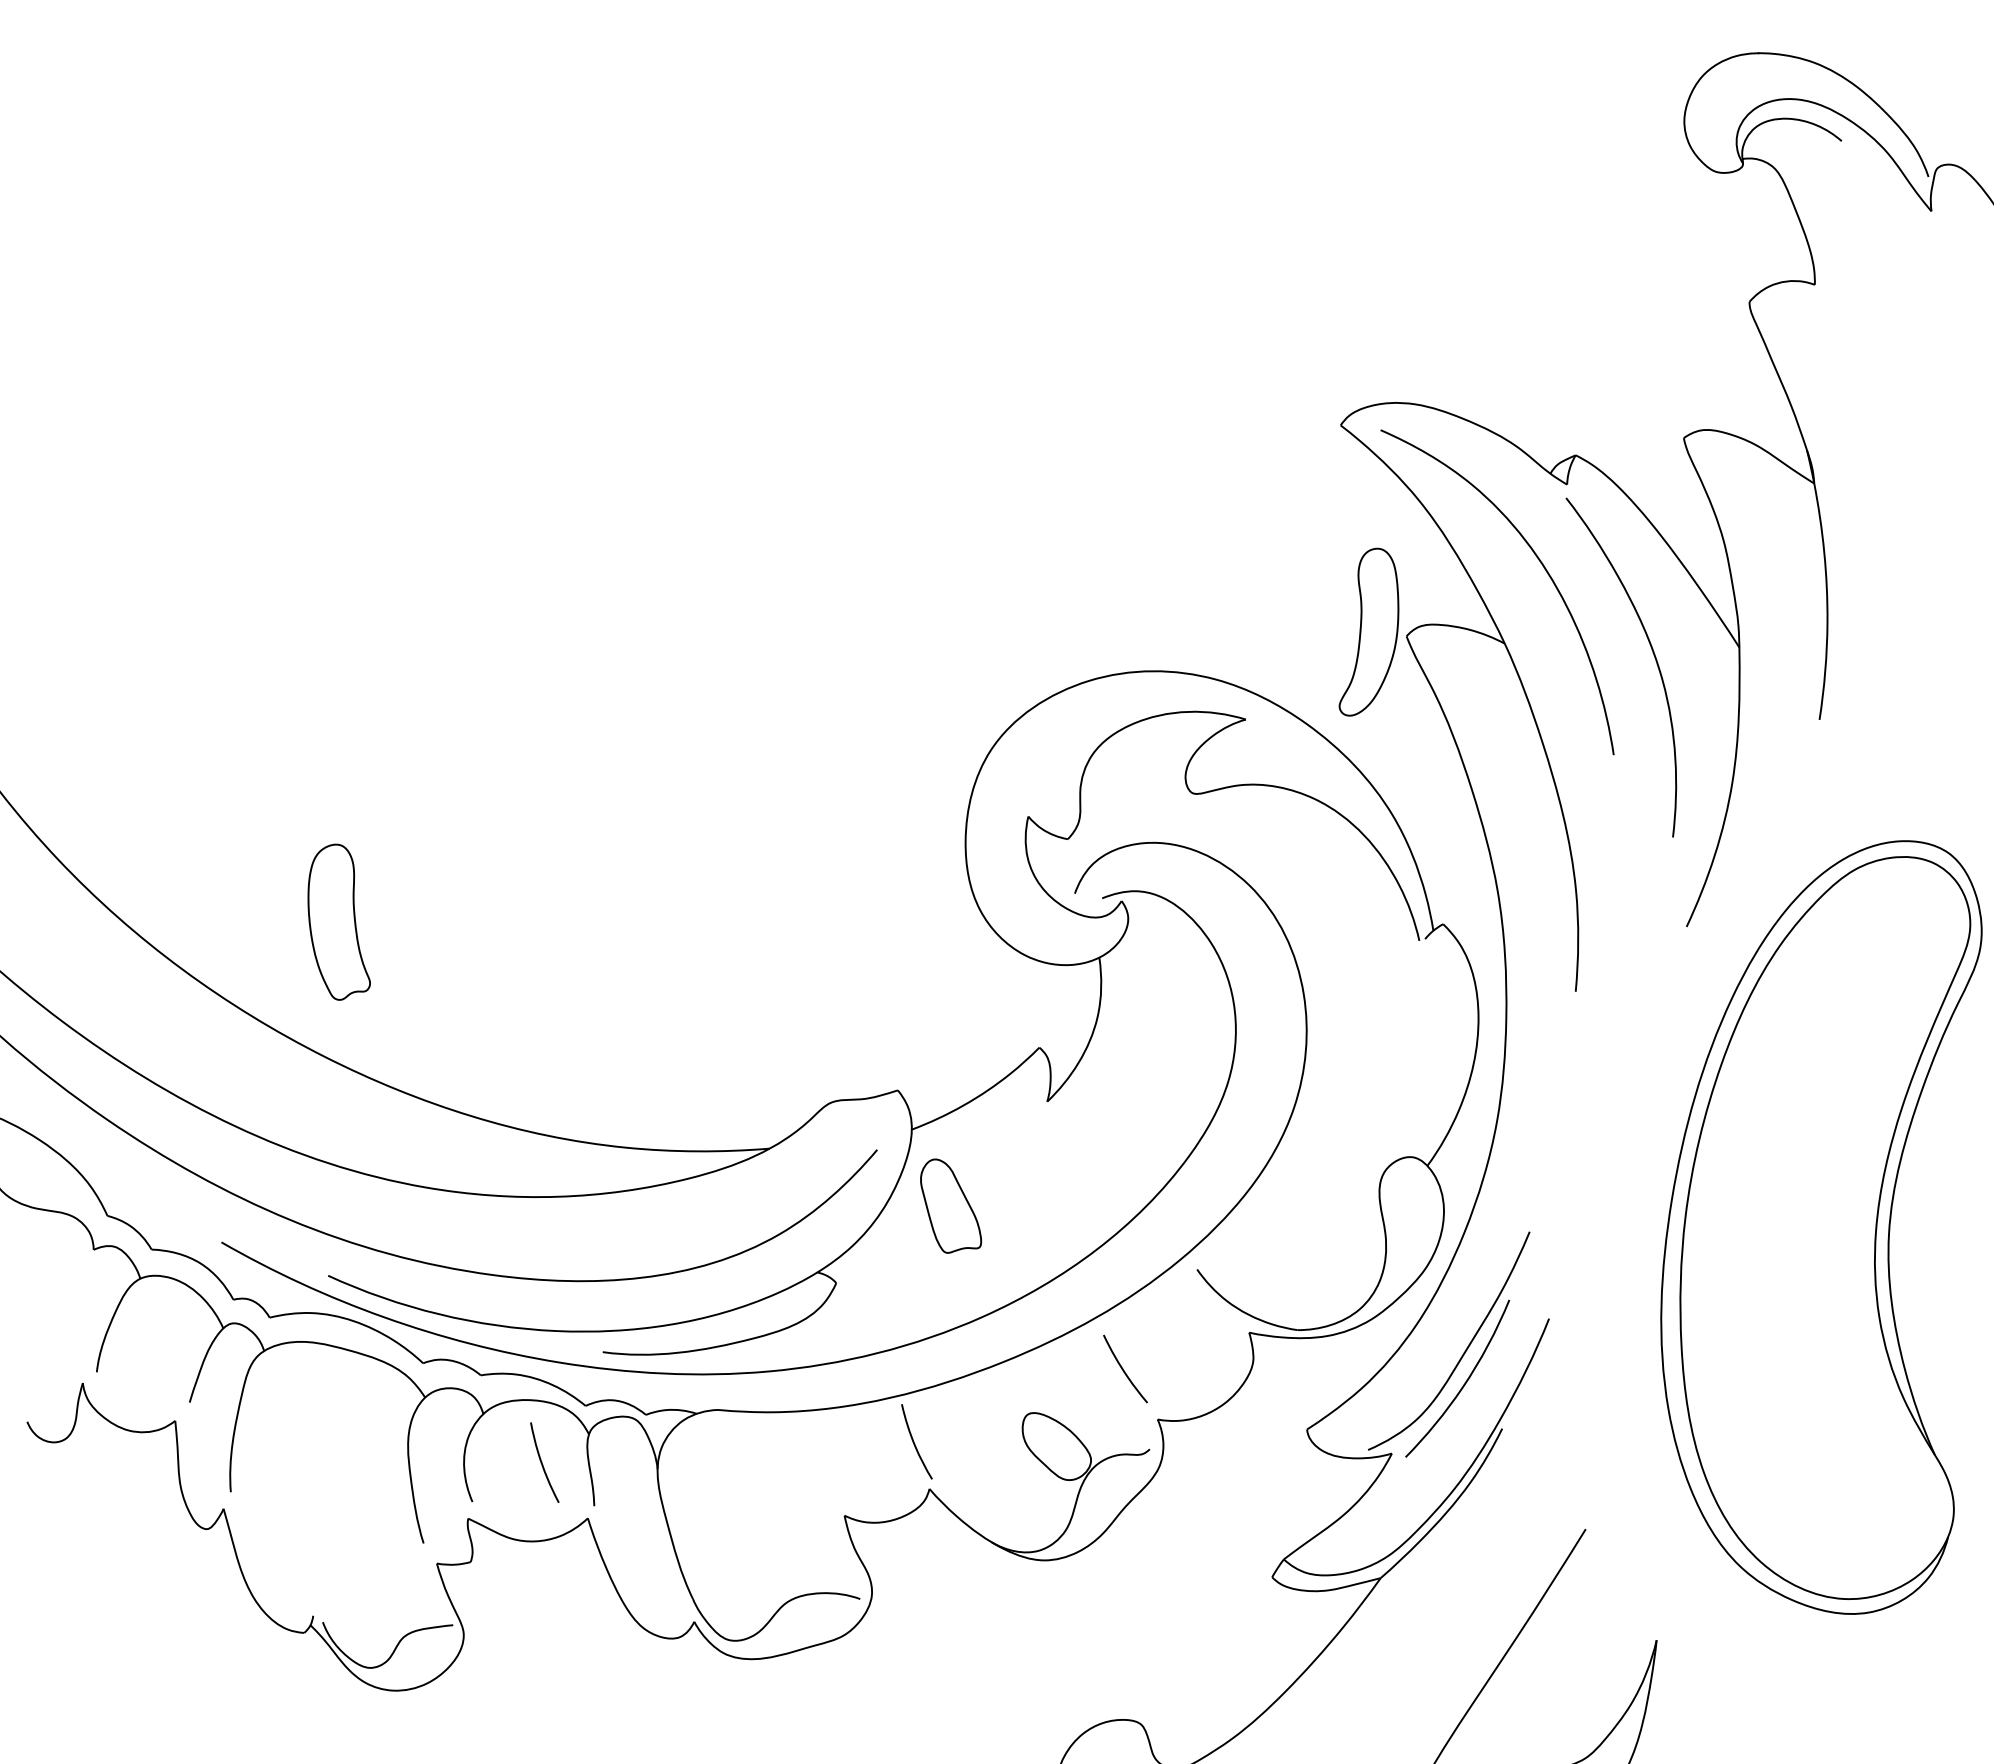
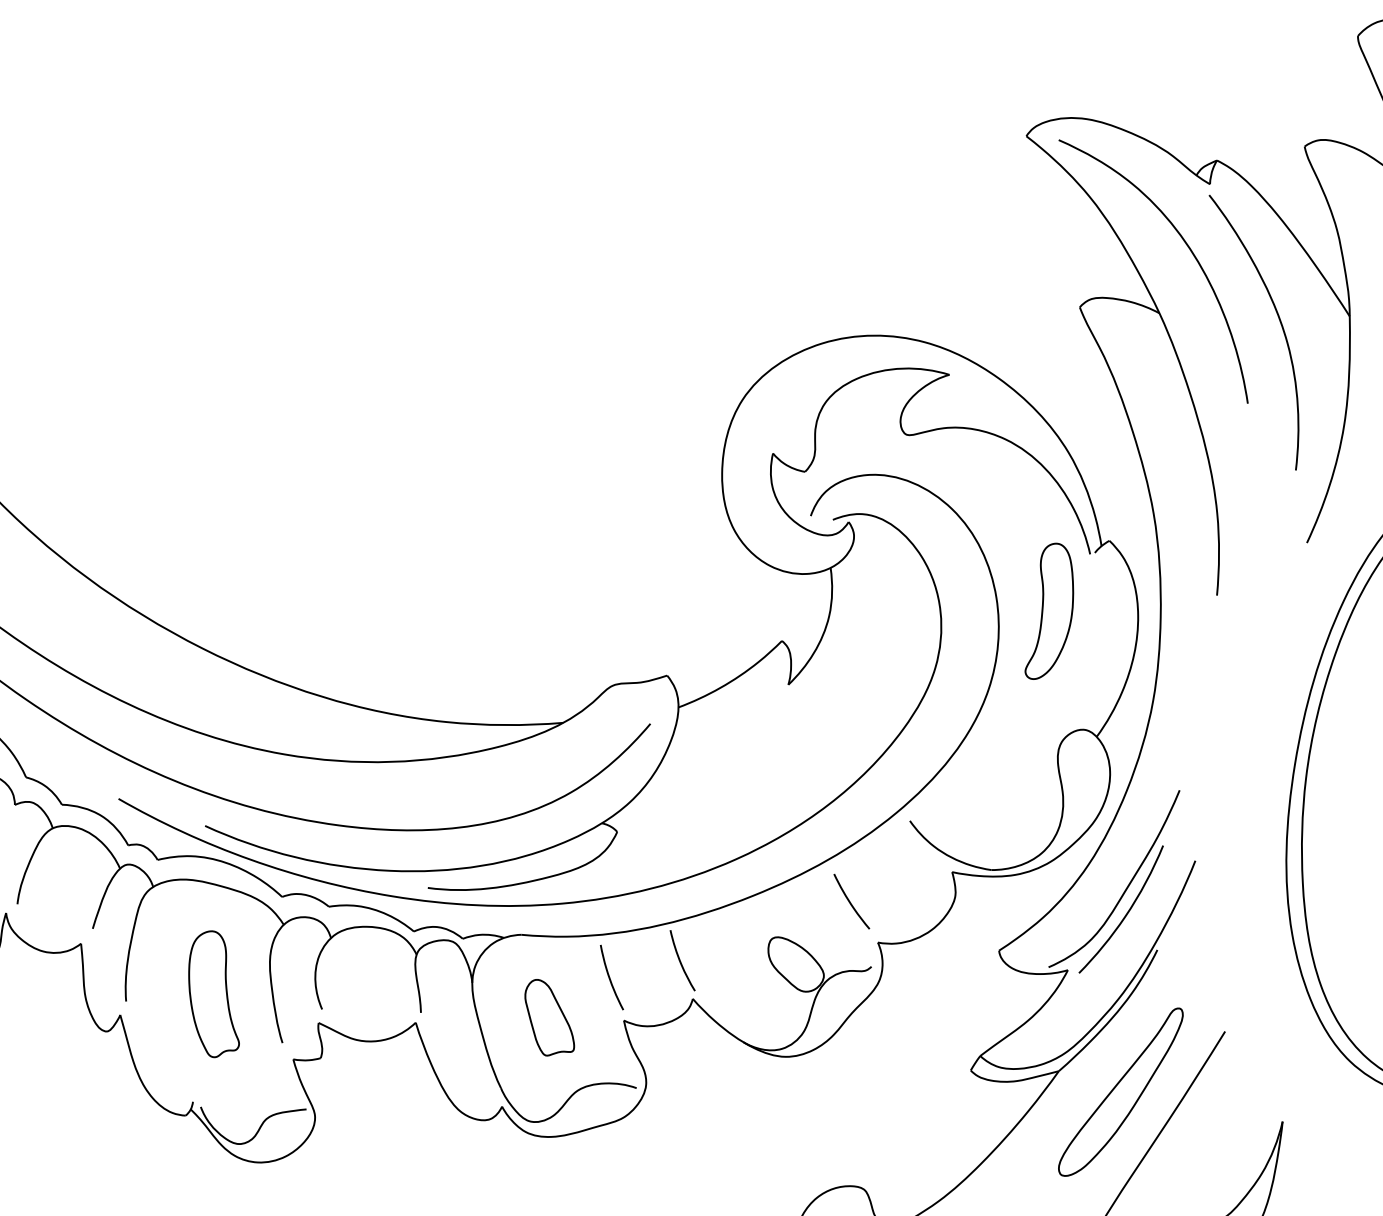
part: (1368, 631) -> (1048, 610), moved
part: (338, 921) -> (213, 993), moved
part: (951, 1205) -> (550, 1017), moved
curve: (542, 1462) -> (610, 977), moved
part: (1456, 1603) -> (1120, 1091), added

